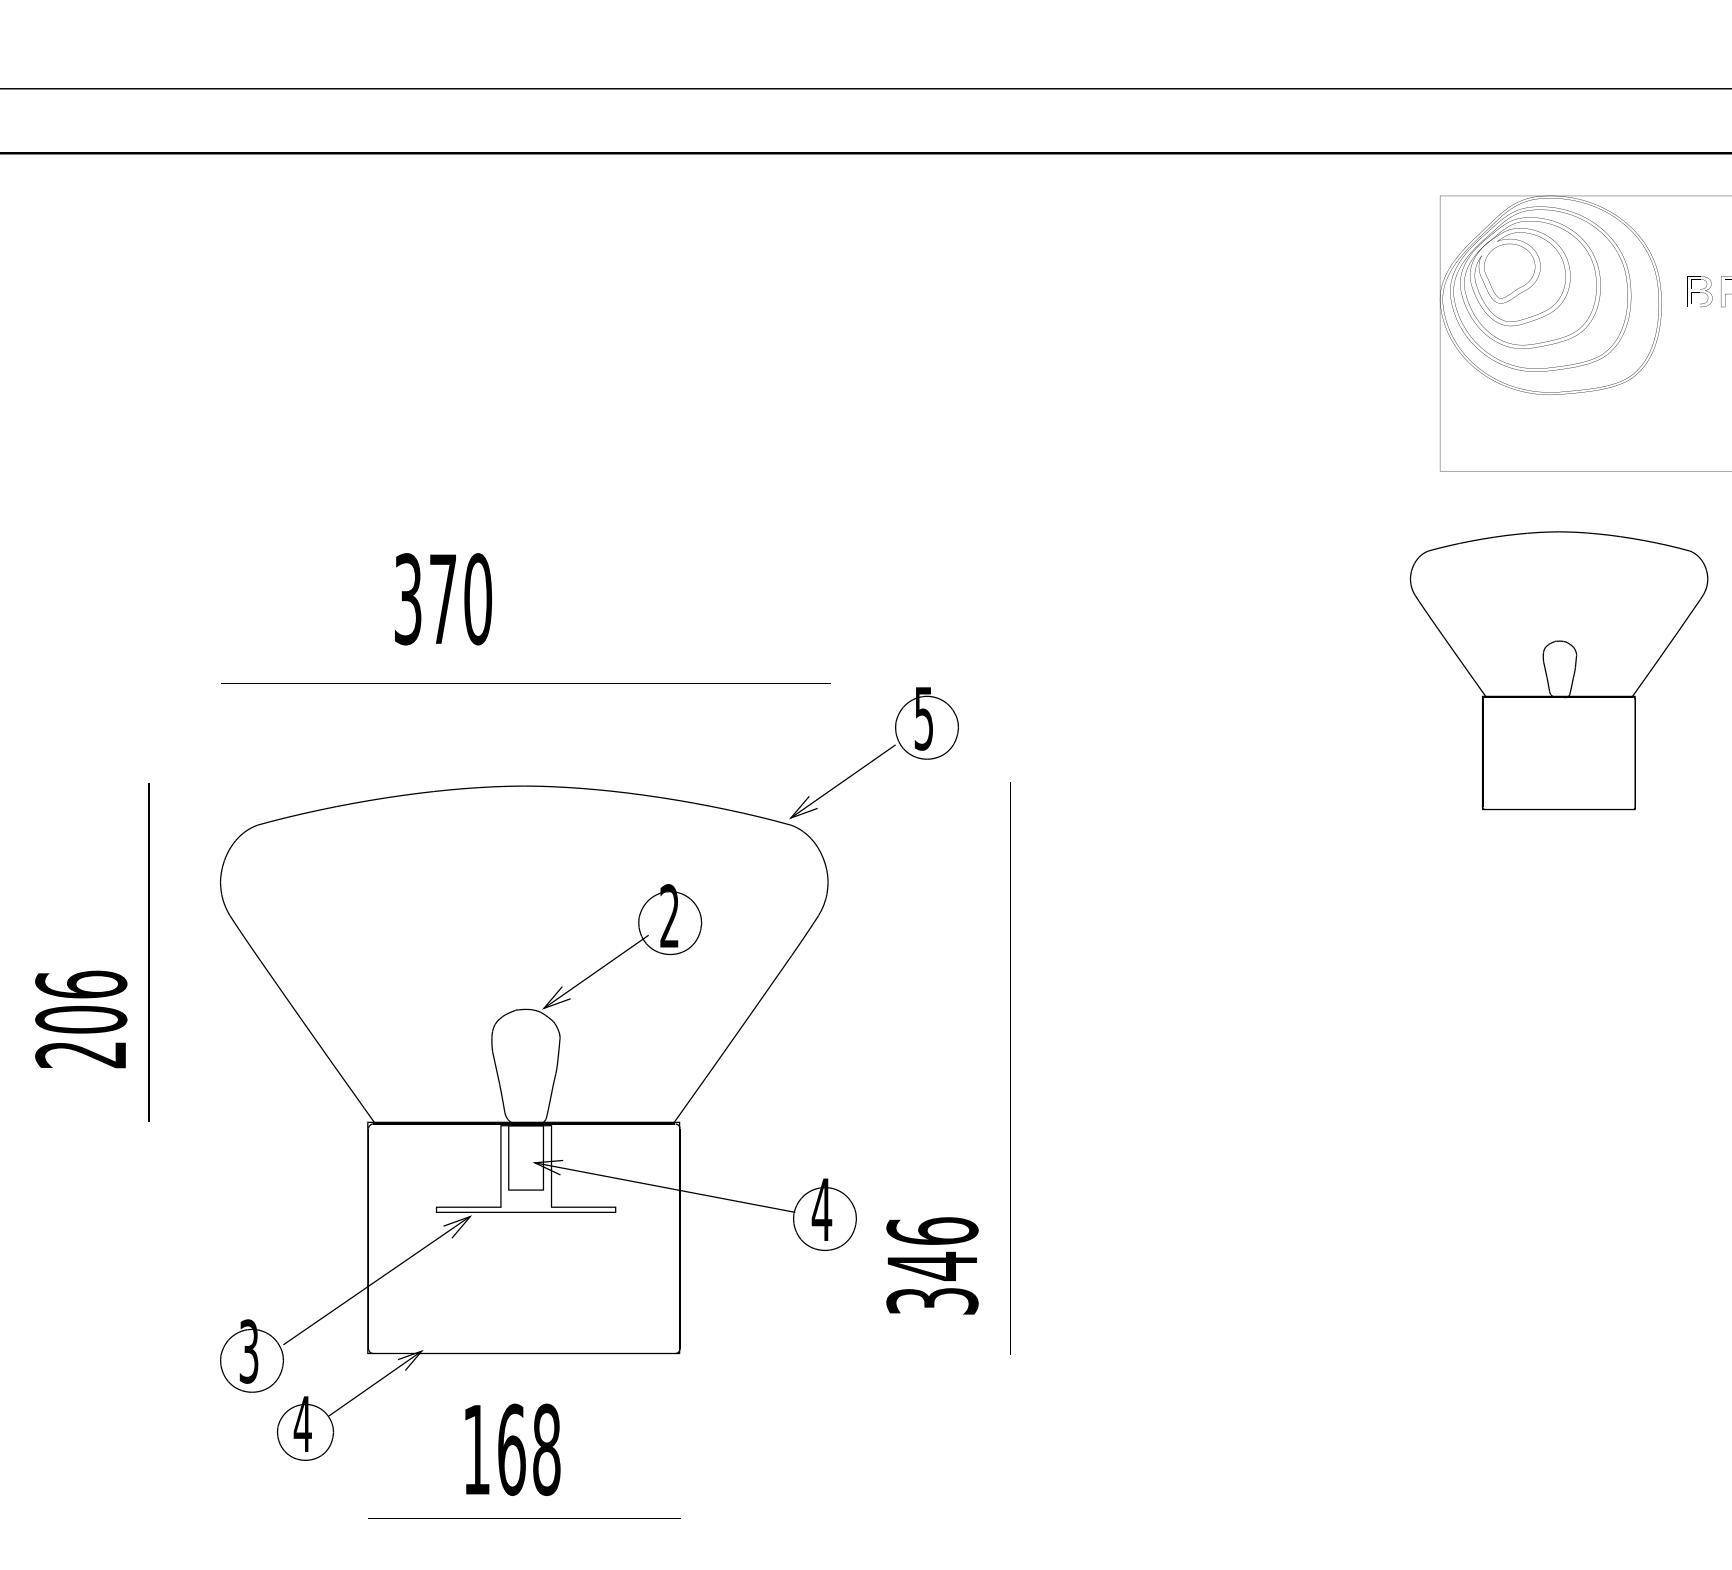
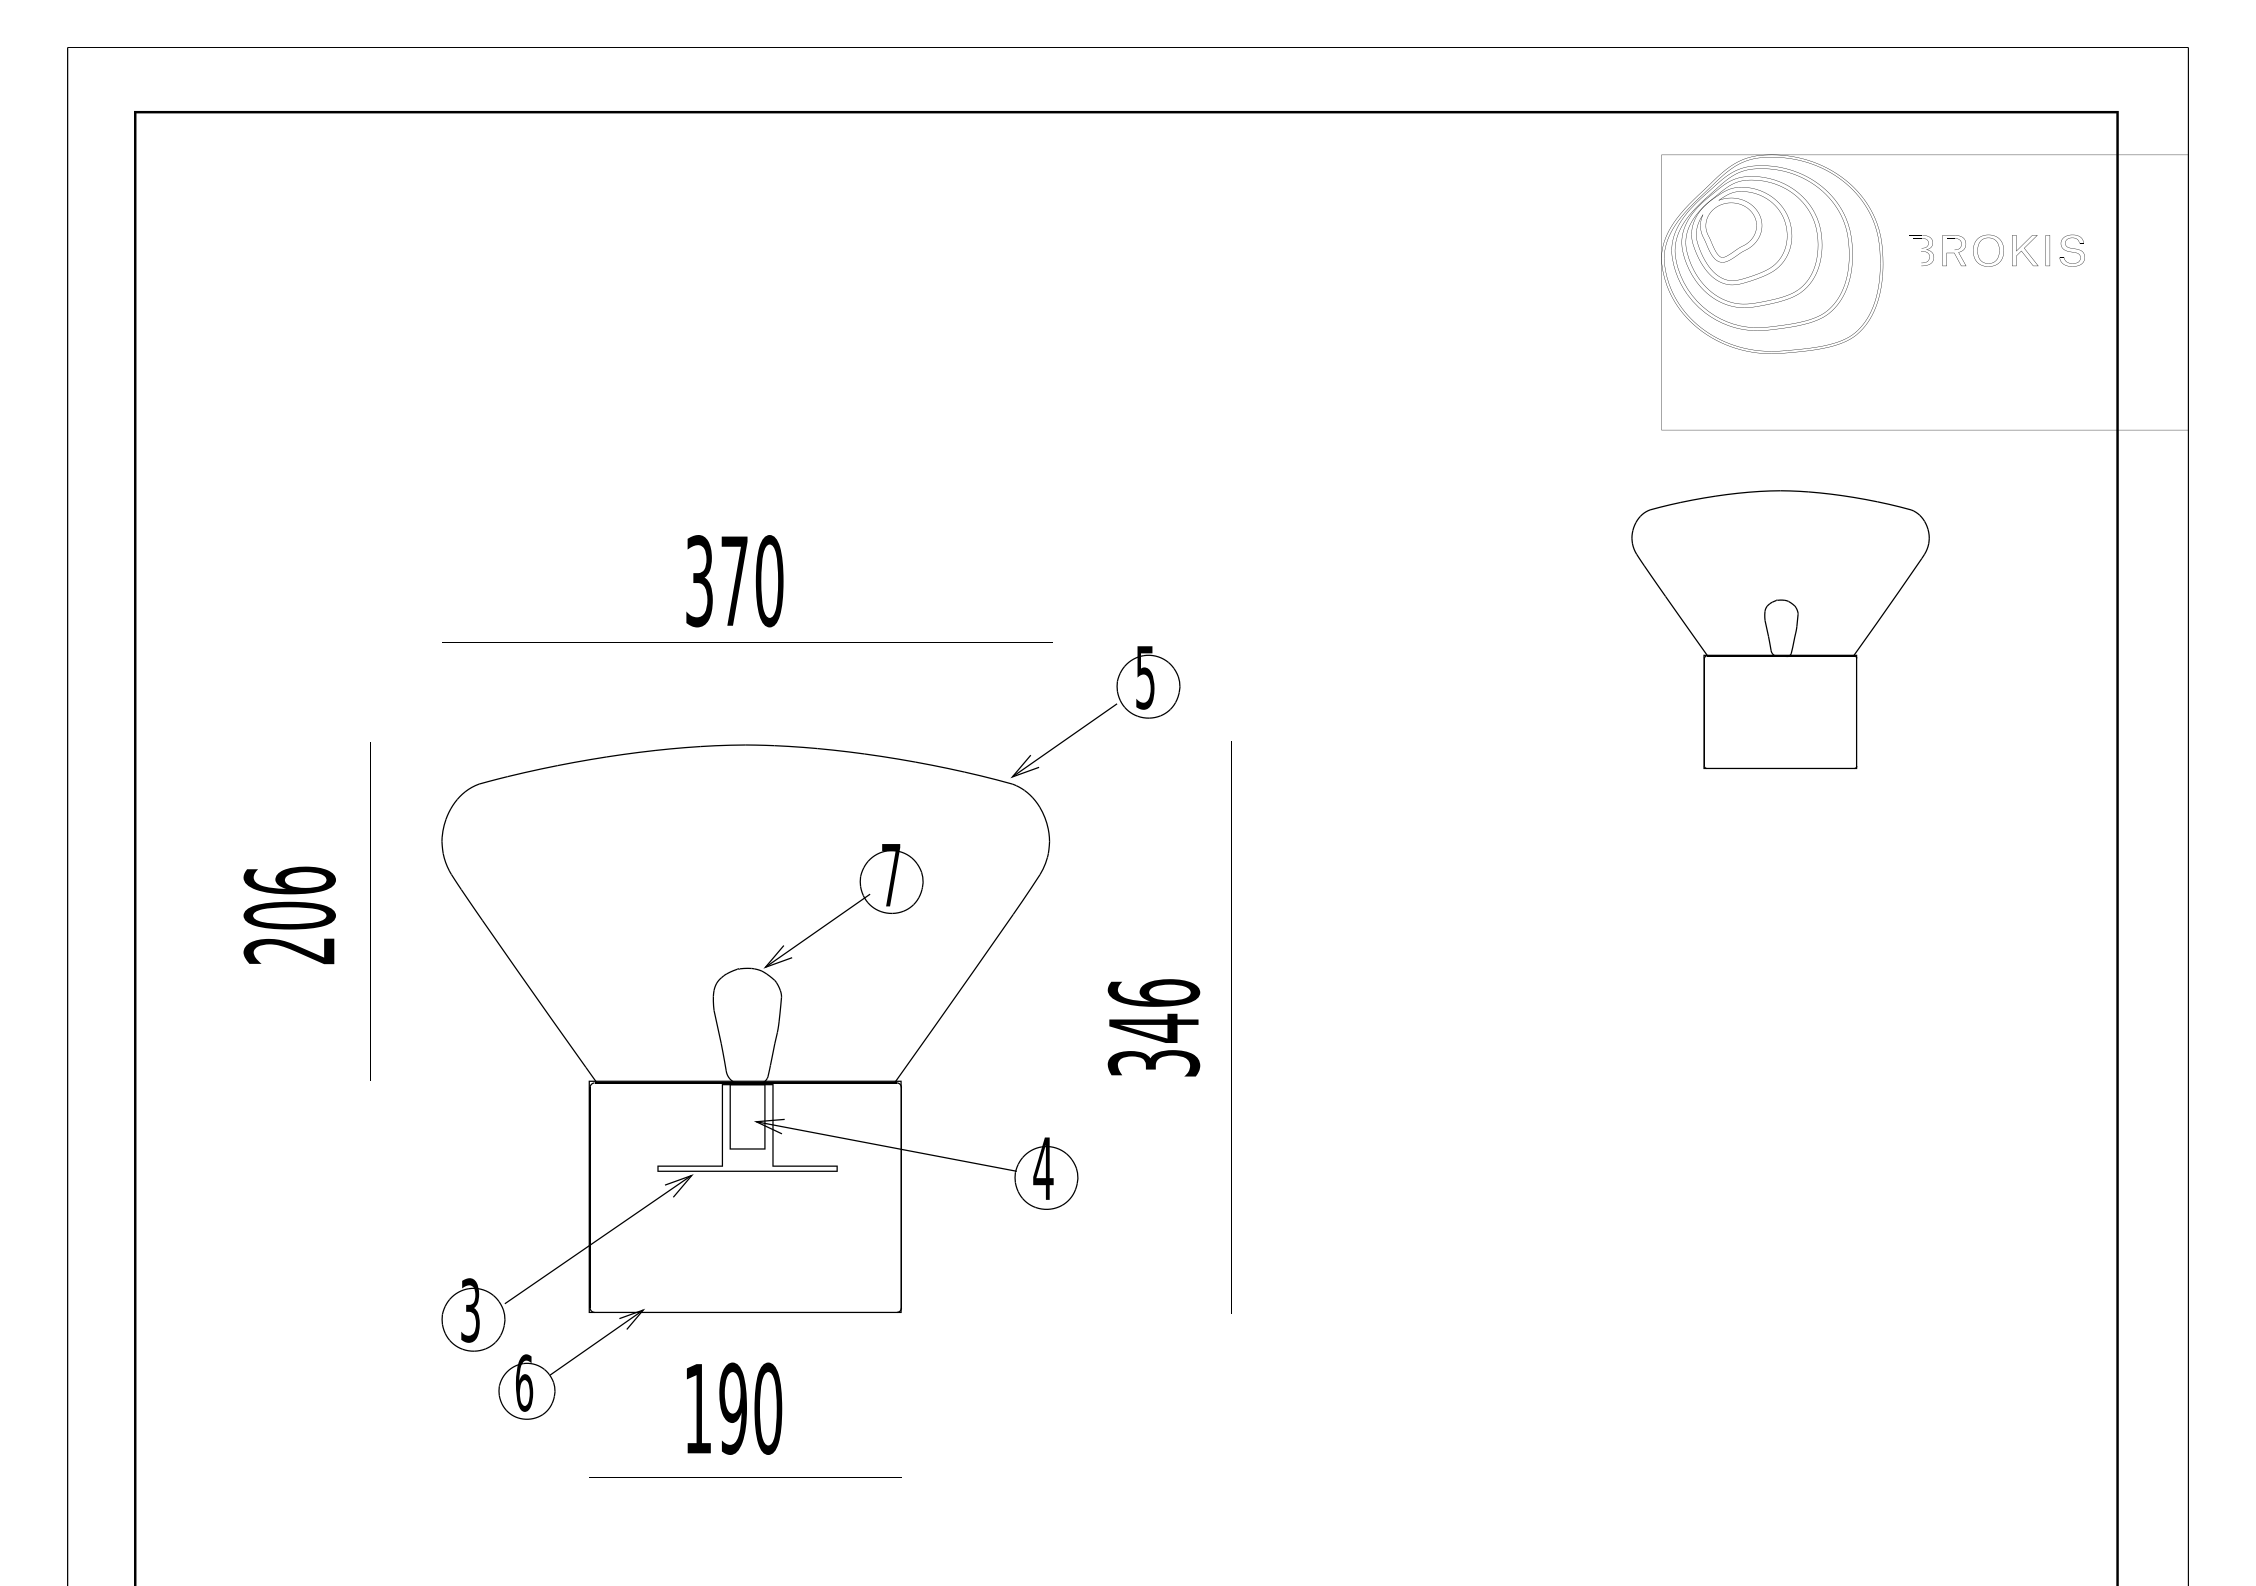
text: (443, 599) -> (734, 581), moved
text: (669, 915) -> (890, 874), 2 -> 7
text: (81, 1019) -> (289, 915), moved
text: (932, 1265) -> (1153, 1027), moved
text: (303, 1423) -> (524, 1382), 4 -> 6
text: (529, 1449) -> (750, 1408), 168 -> 190

